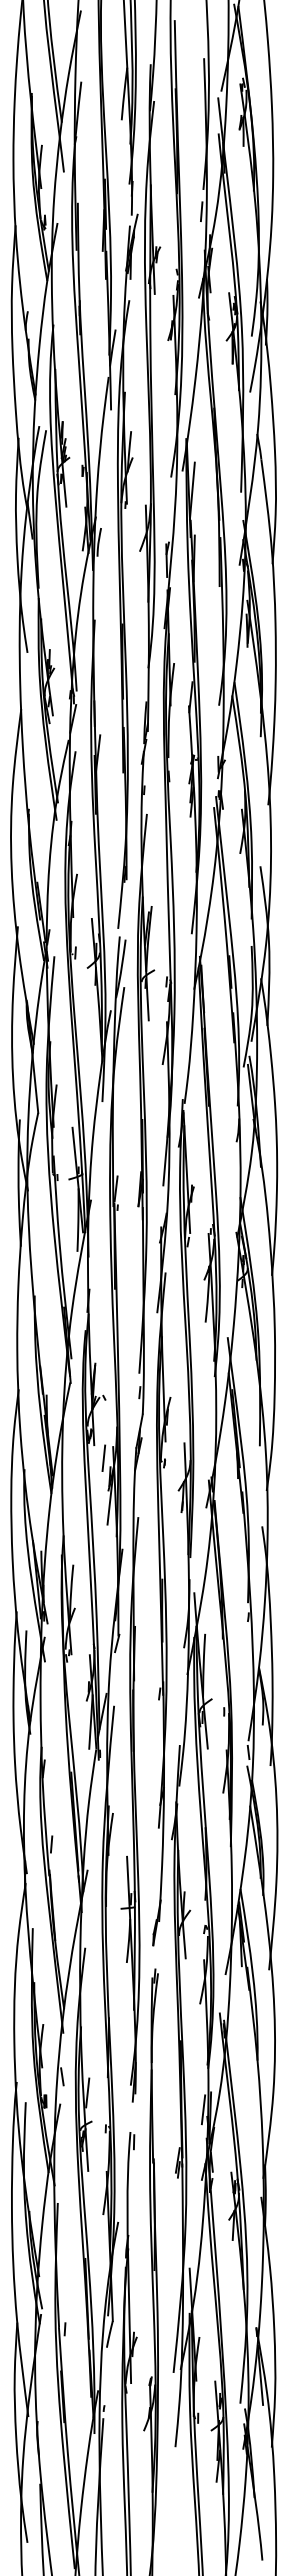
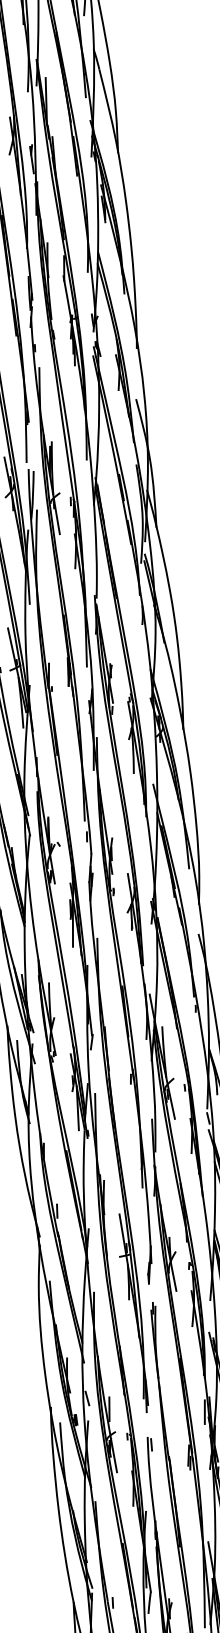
line: (103, 1458) -> (63, 893), removed

